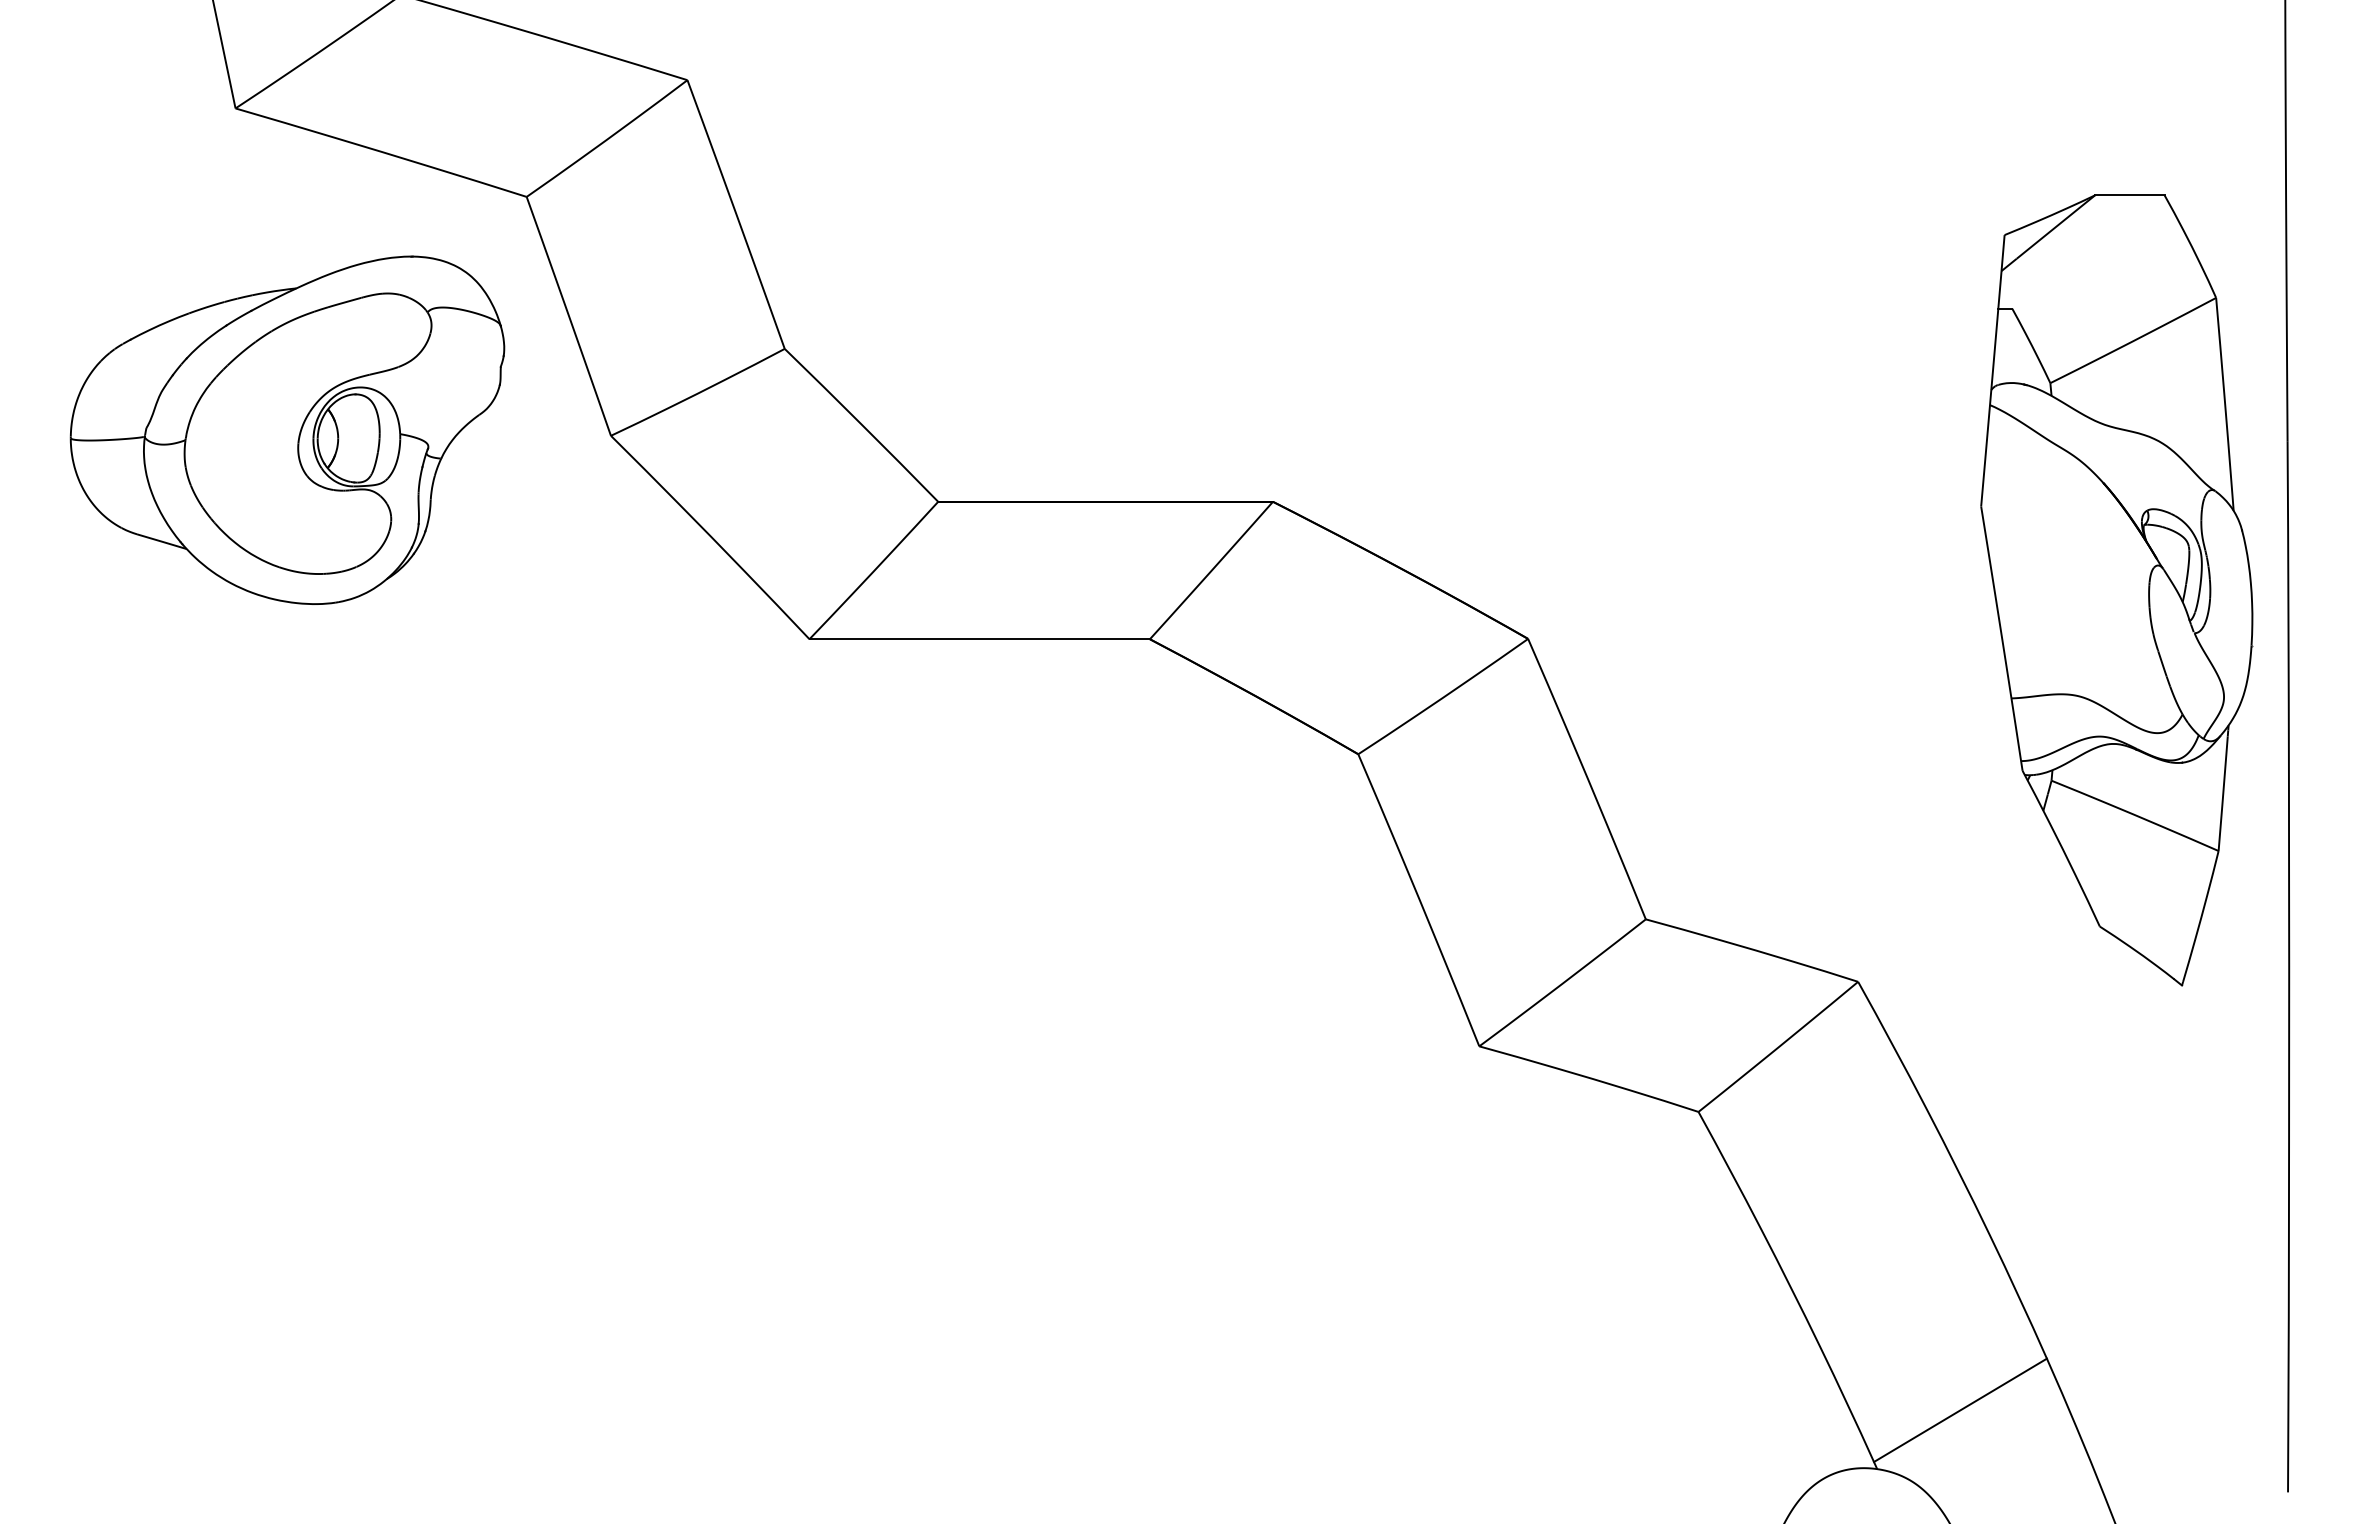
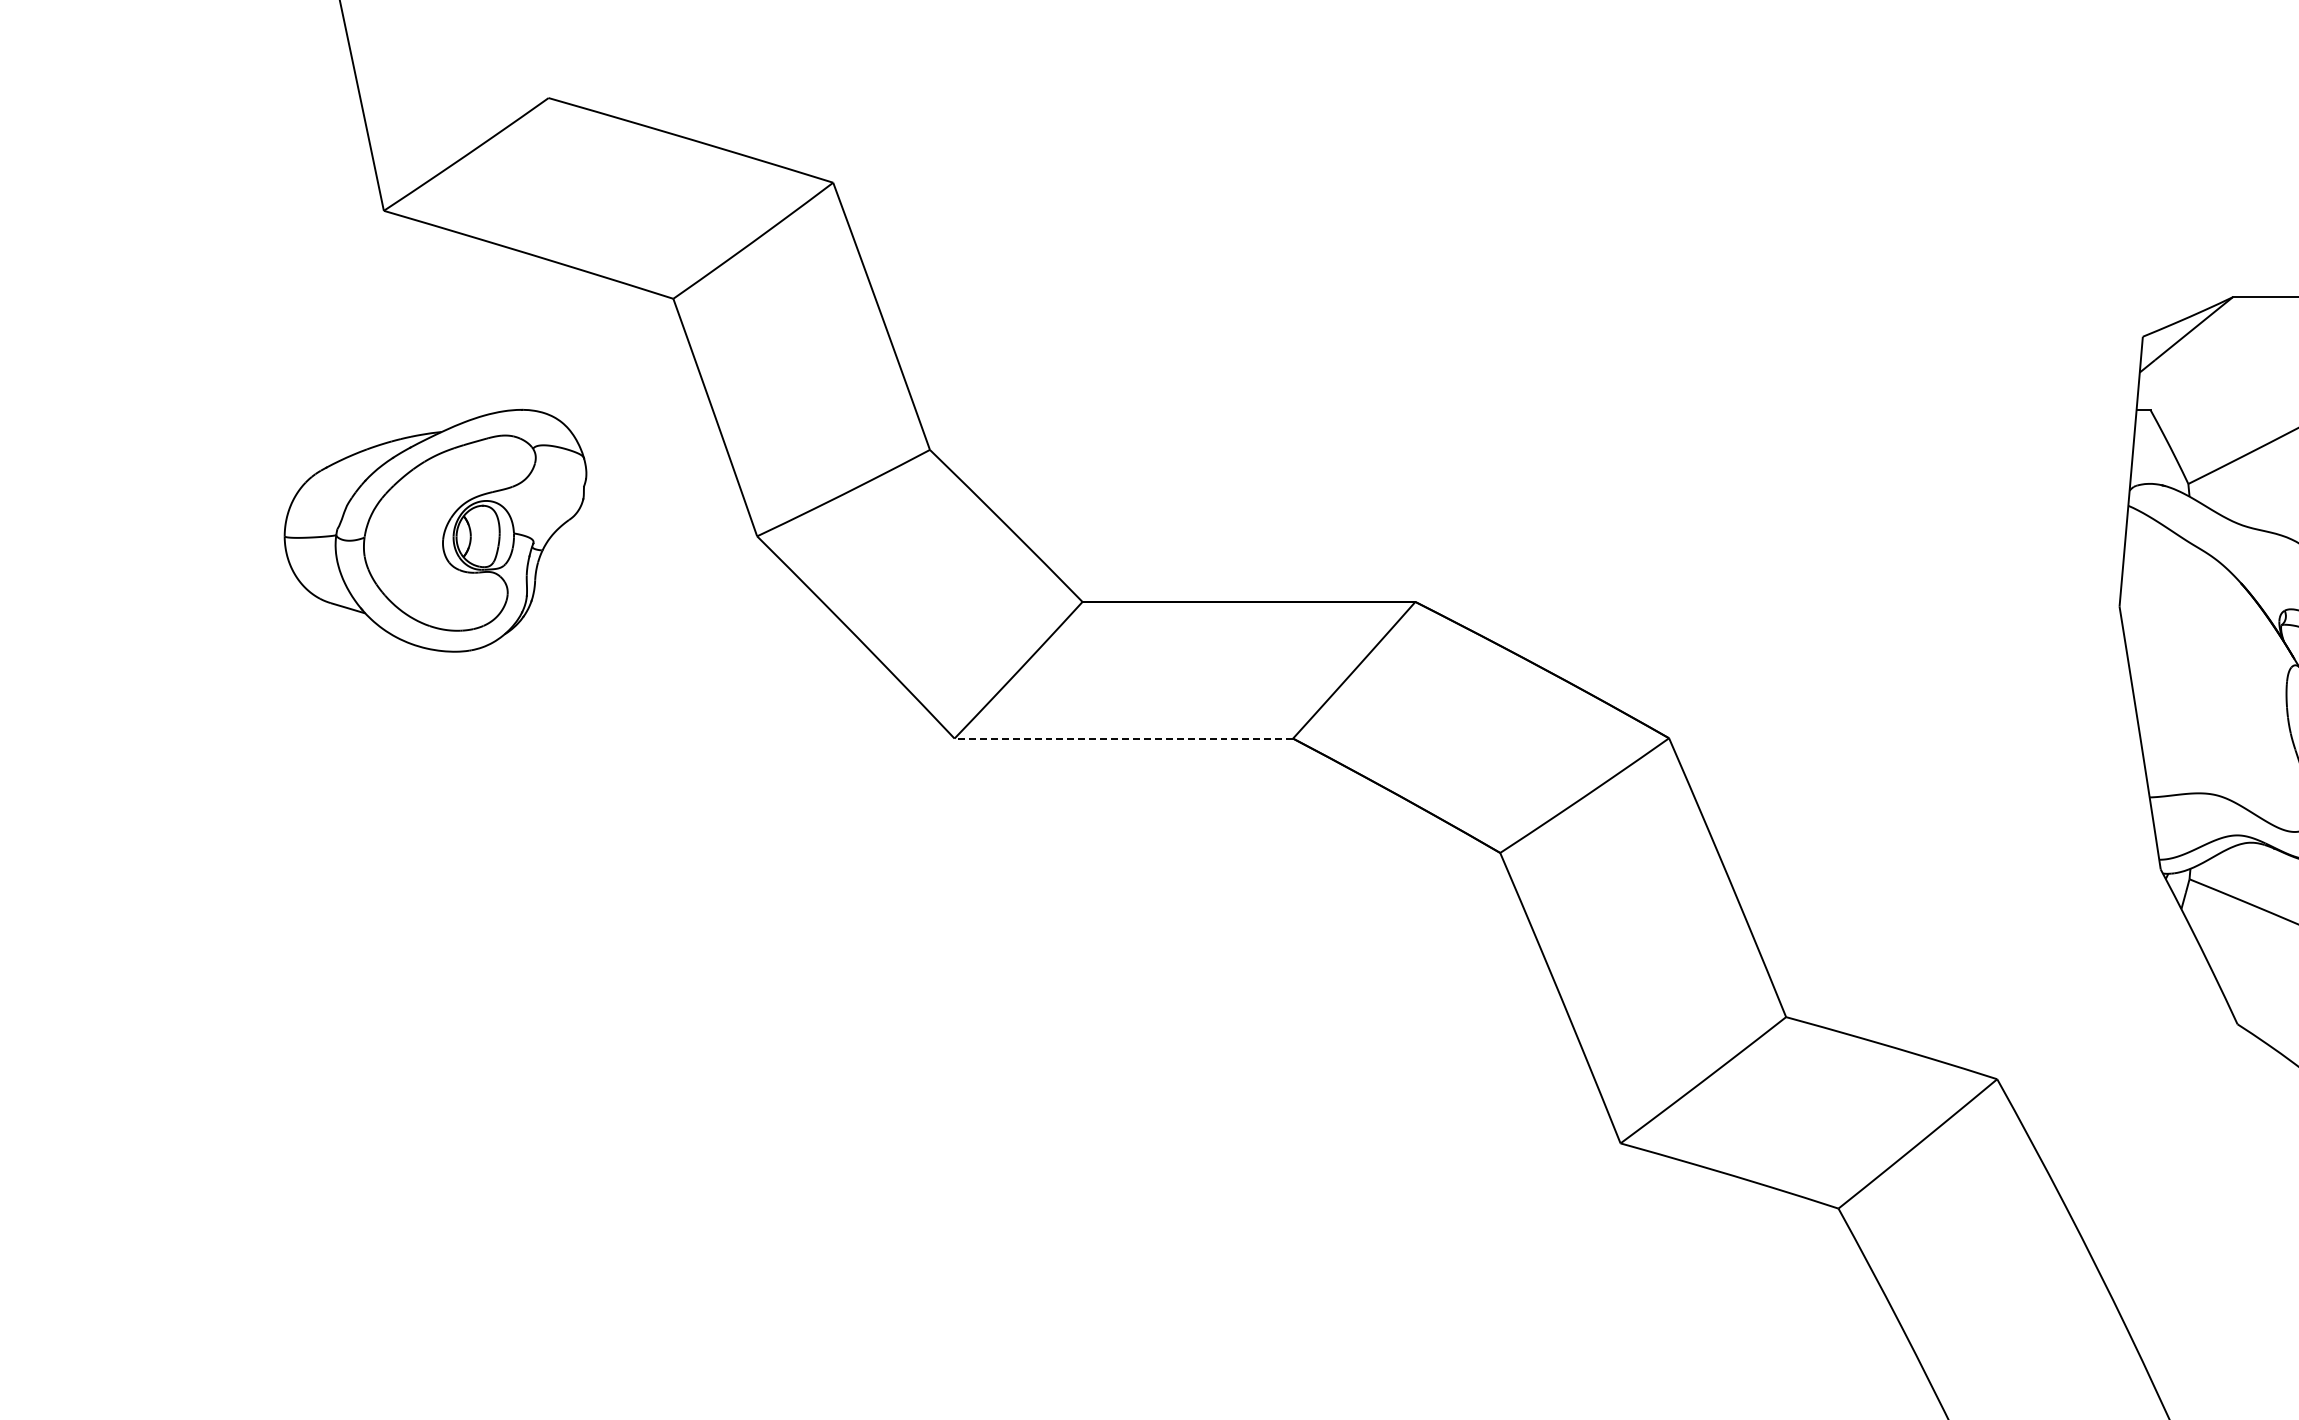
part: (287, 429) -> (435, 530), size x0.7
line: (979, 639) -> (1123, 738), solid -> dashed

